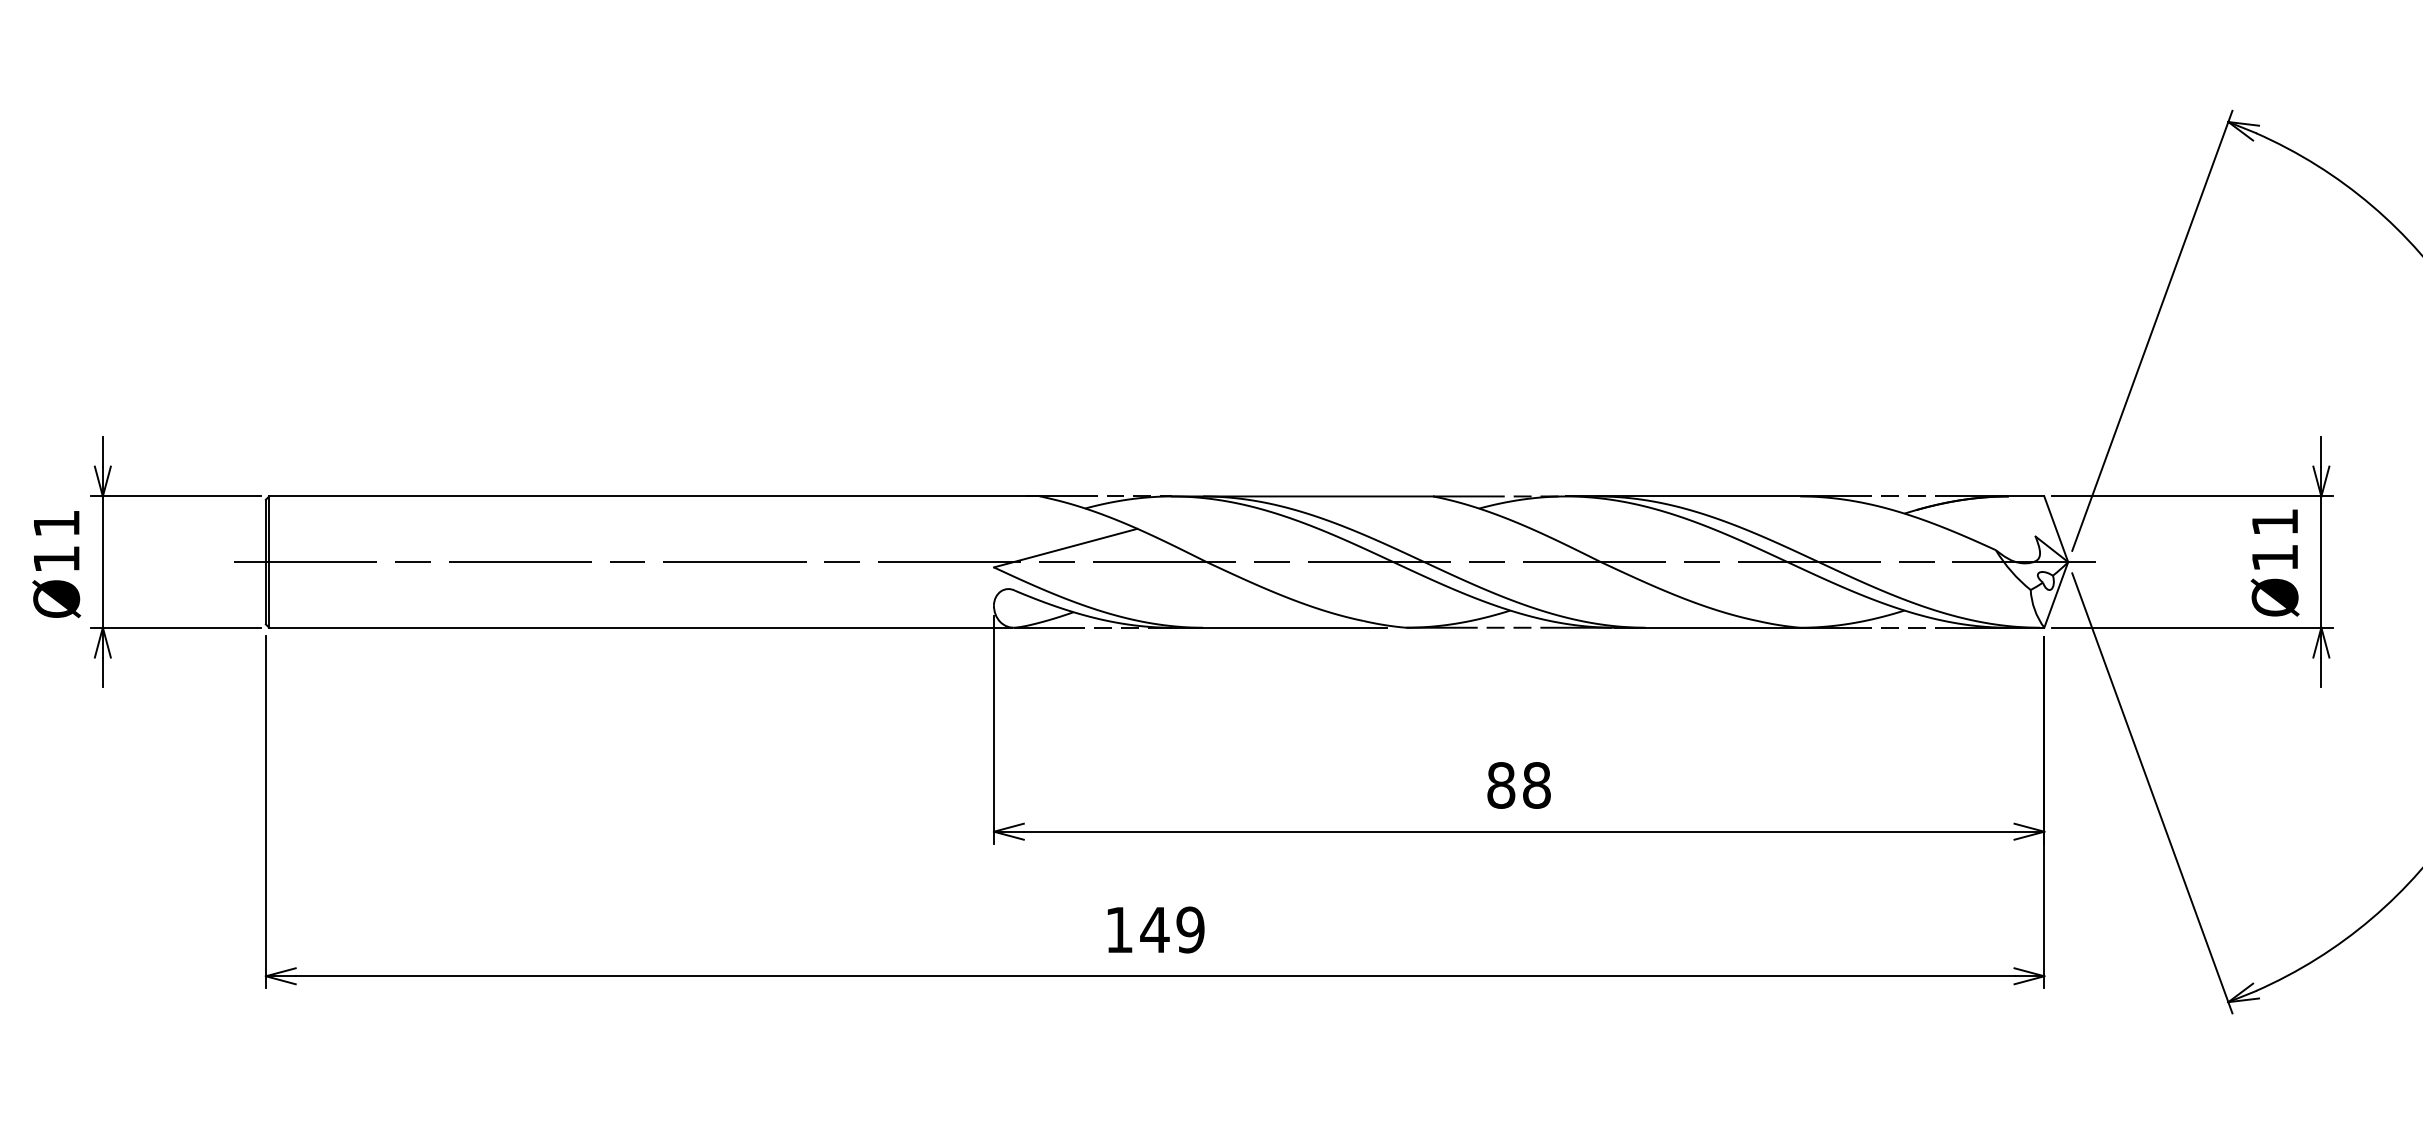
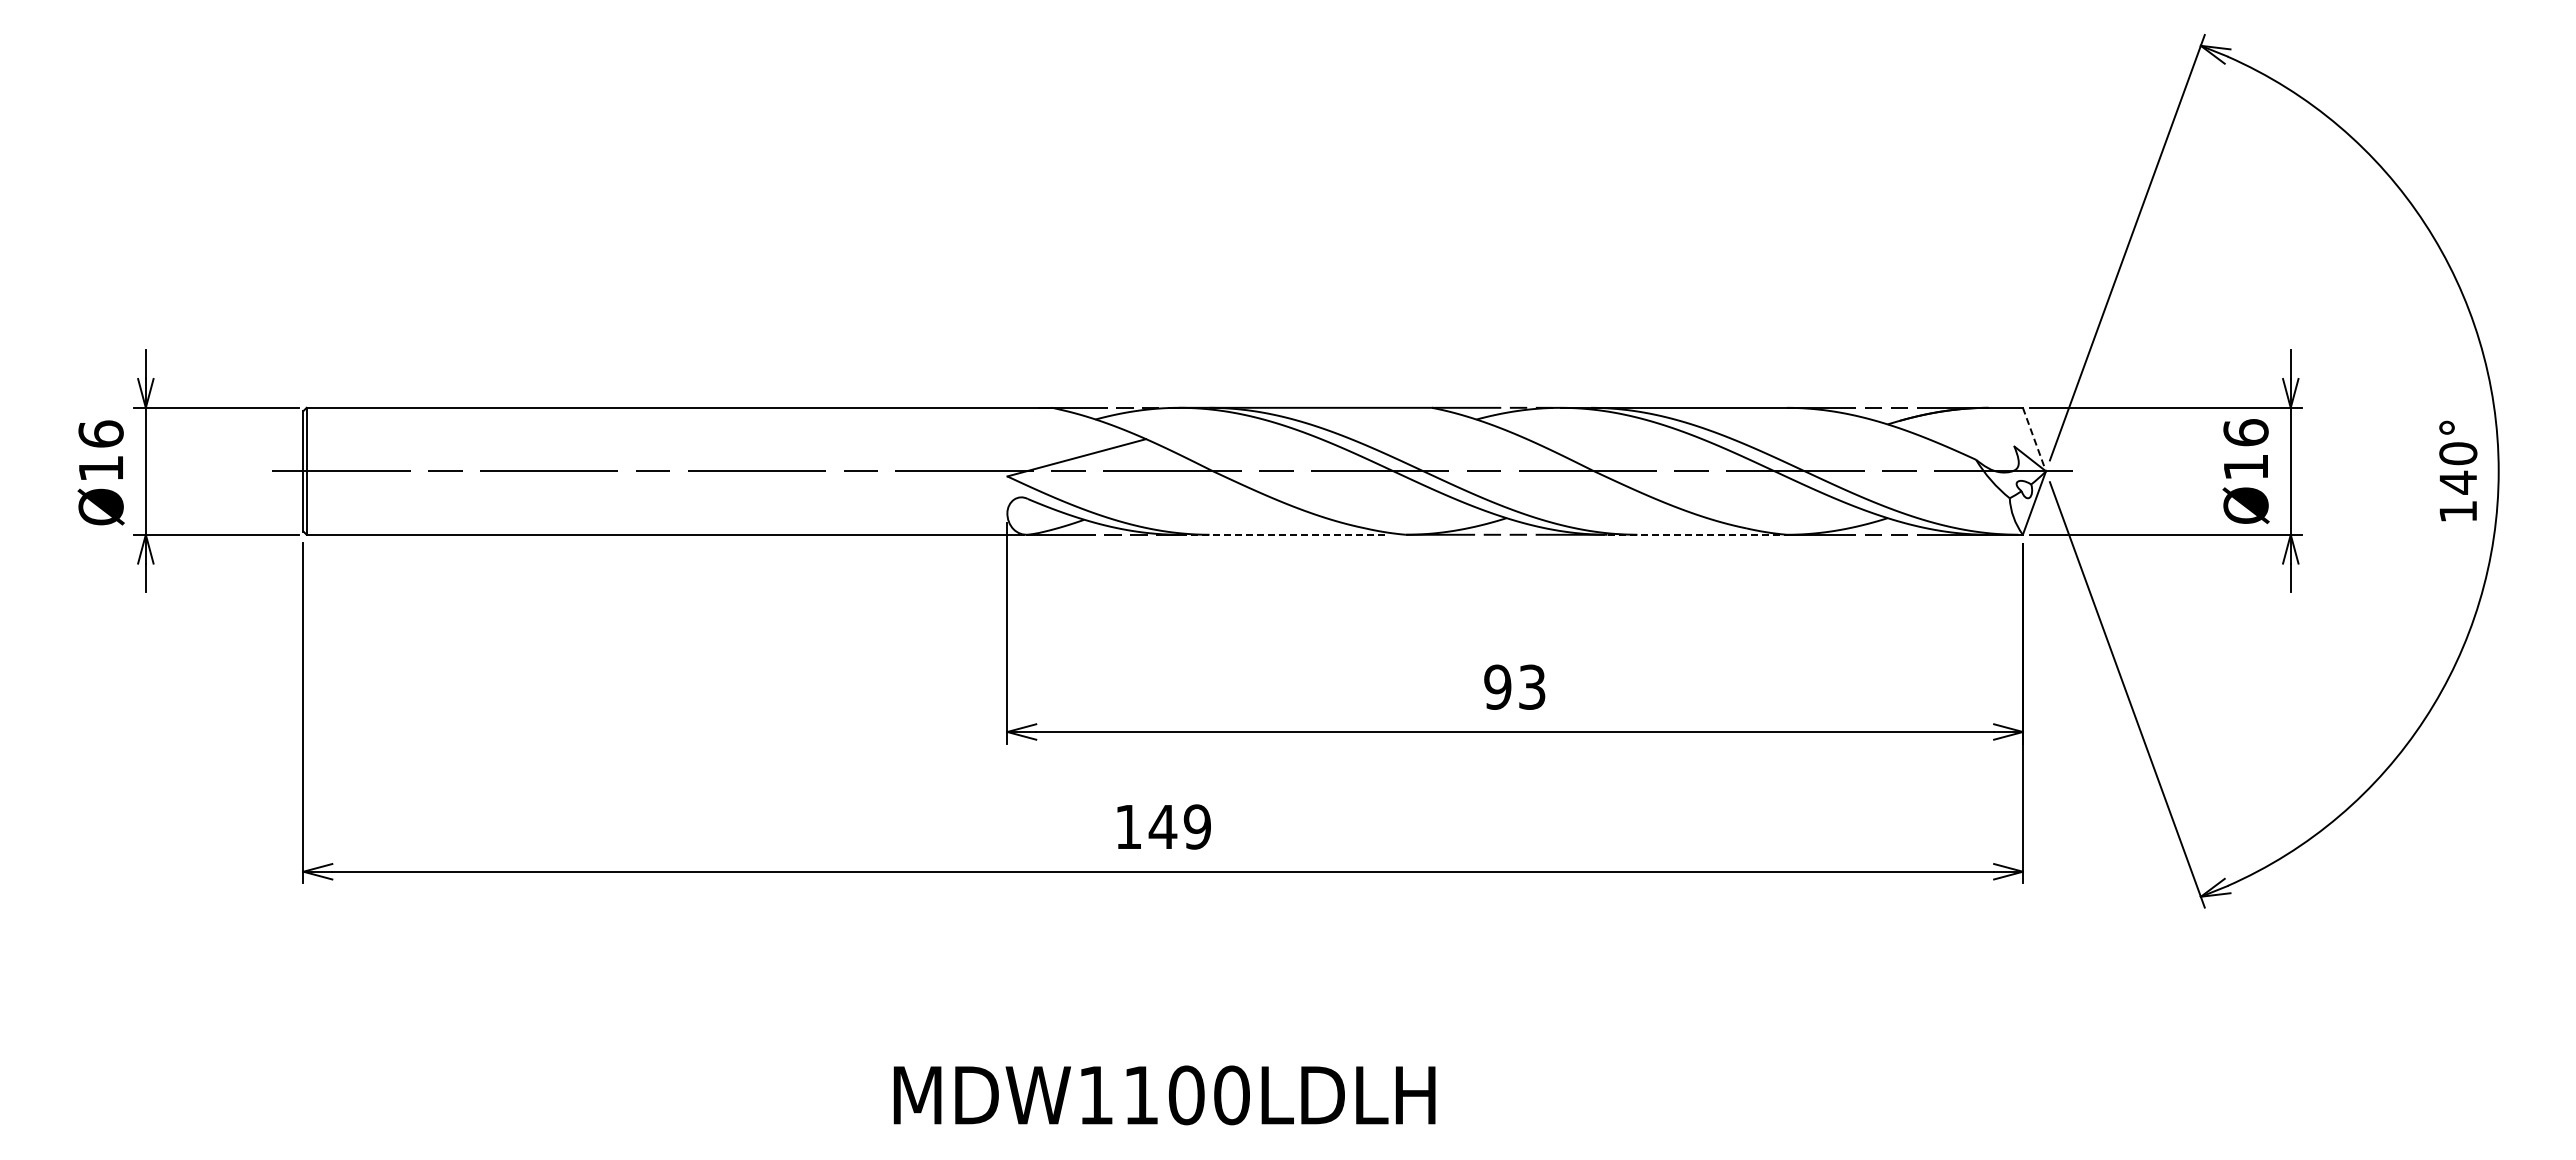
text: (2274, 521) -> (2245, 432), Ø11 -> Ø16
text: (55, 522) -> (100, 433), Ø11 -> Ø16
line: (2056, 529) -> (2034, 439), solid -> dashed
line: (1280, 627) -> (1284, 534), solid -> dashed
line: (1707, 627) -> (1697, 534), solid -> dashed
text: (1518, 784) -> (1514, 686), 88 -> 93

